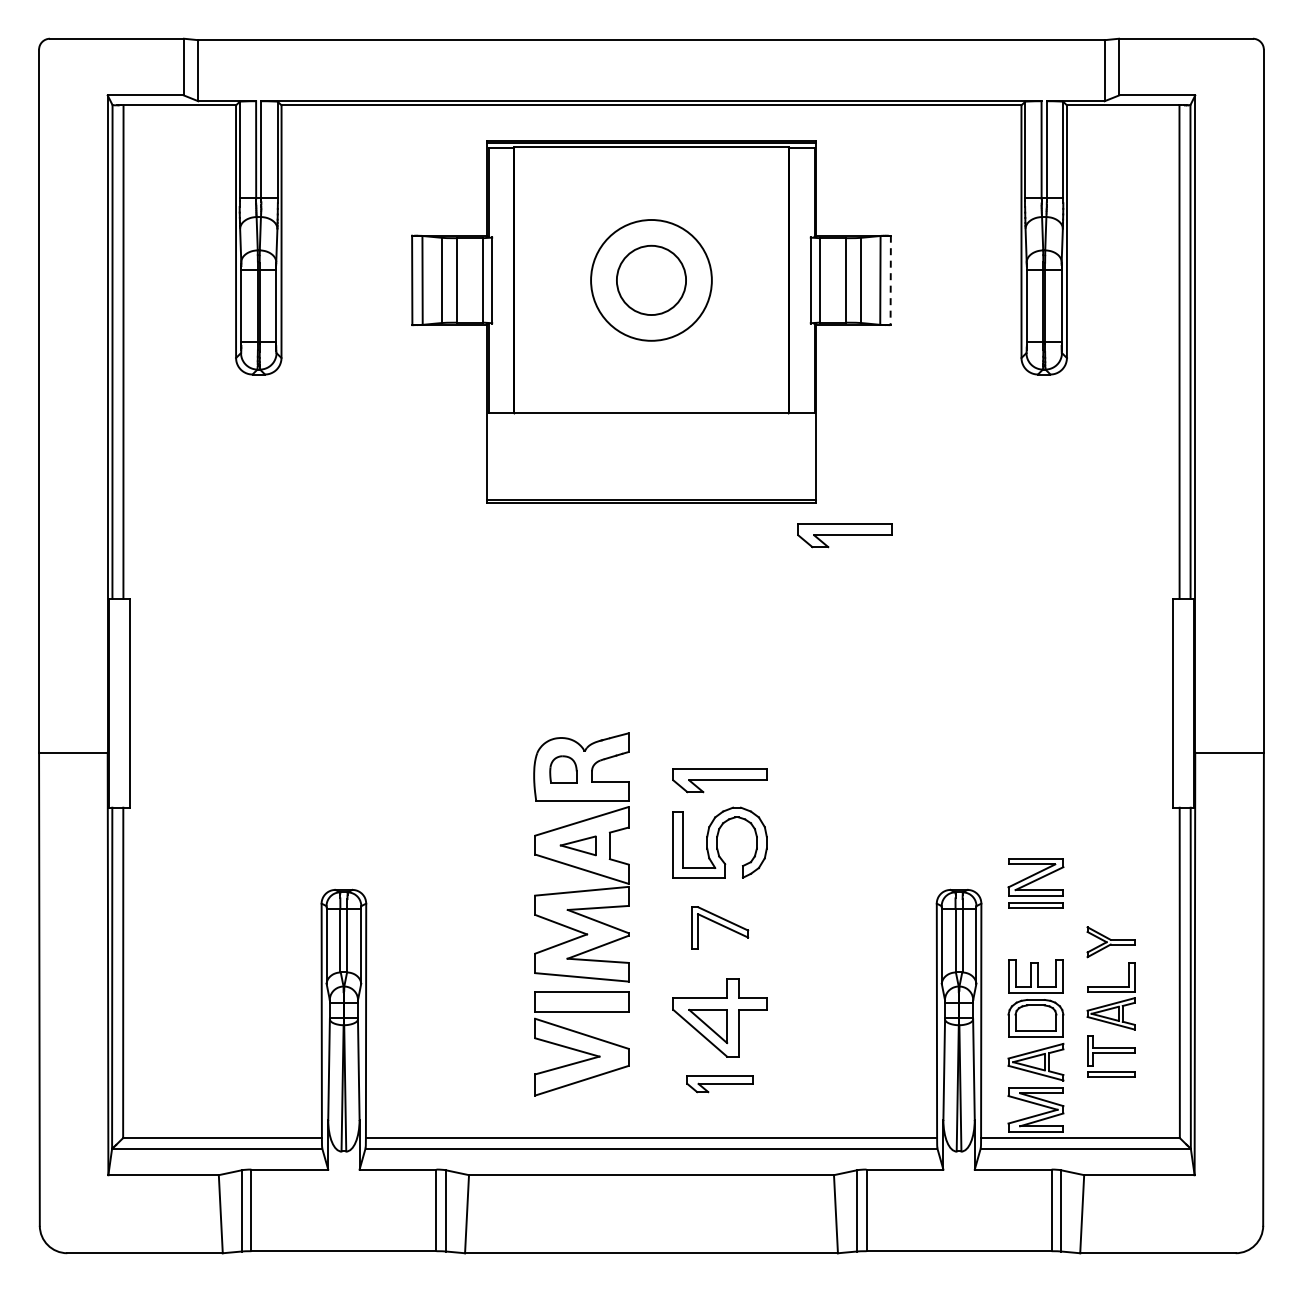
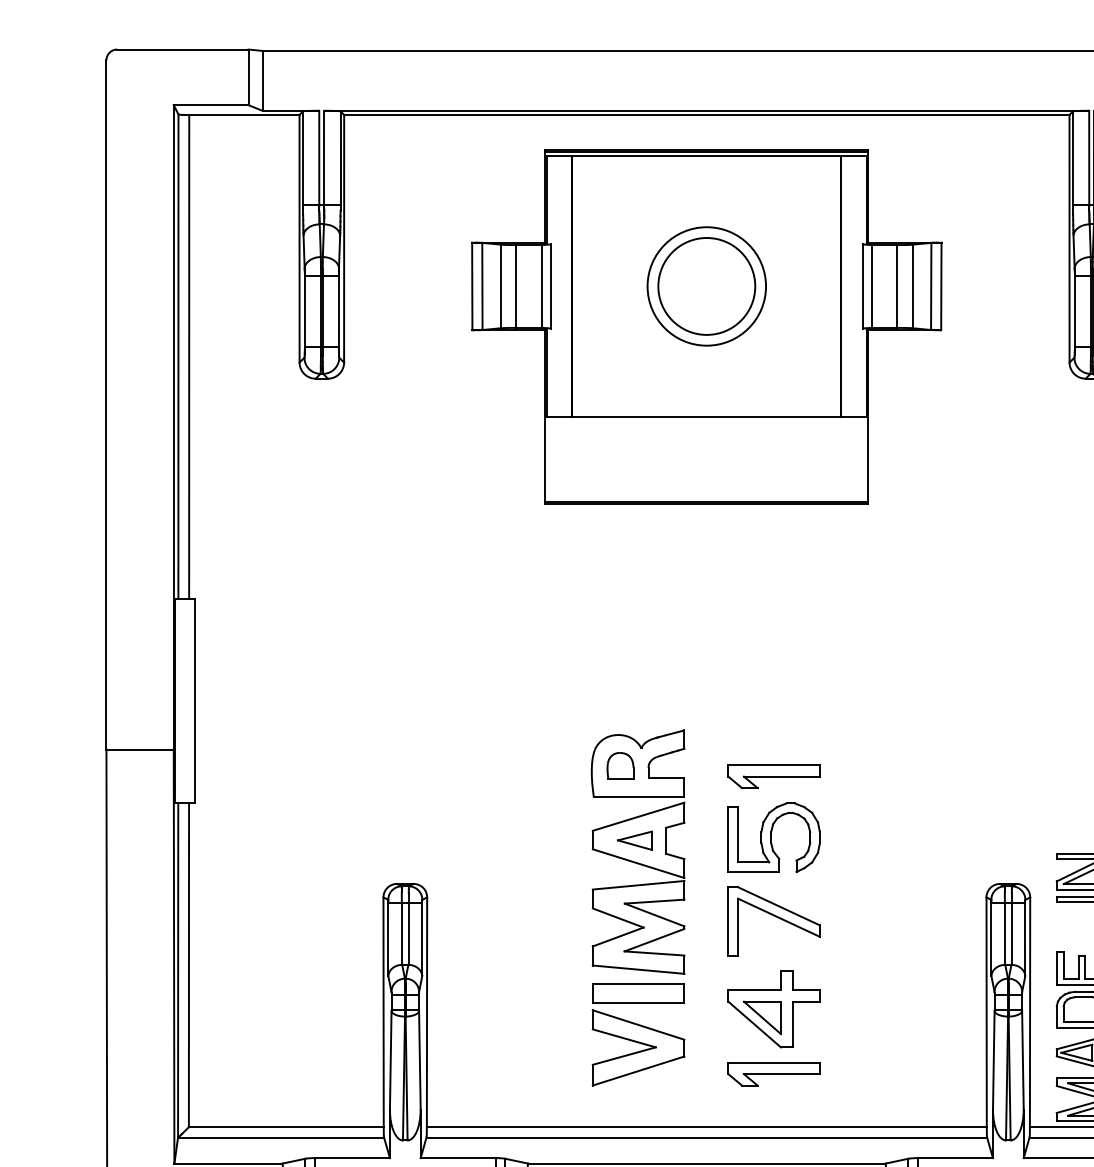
circle: (651, 279) -> (706, 285), size x1.43
line: (890, 280) -> (941, 286), dashed -> solid
part: (844, 535) -> (896, 536), removed
part: (719, 927) -> (773, 920), size x1.67
part: (719, 1083) -> (773, 1073), size x1.43

